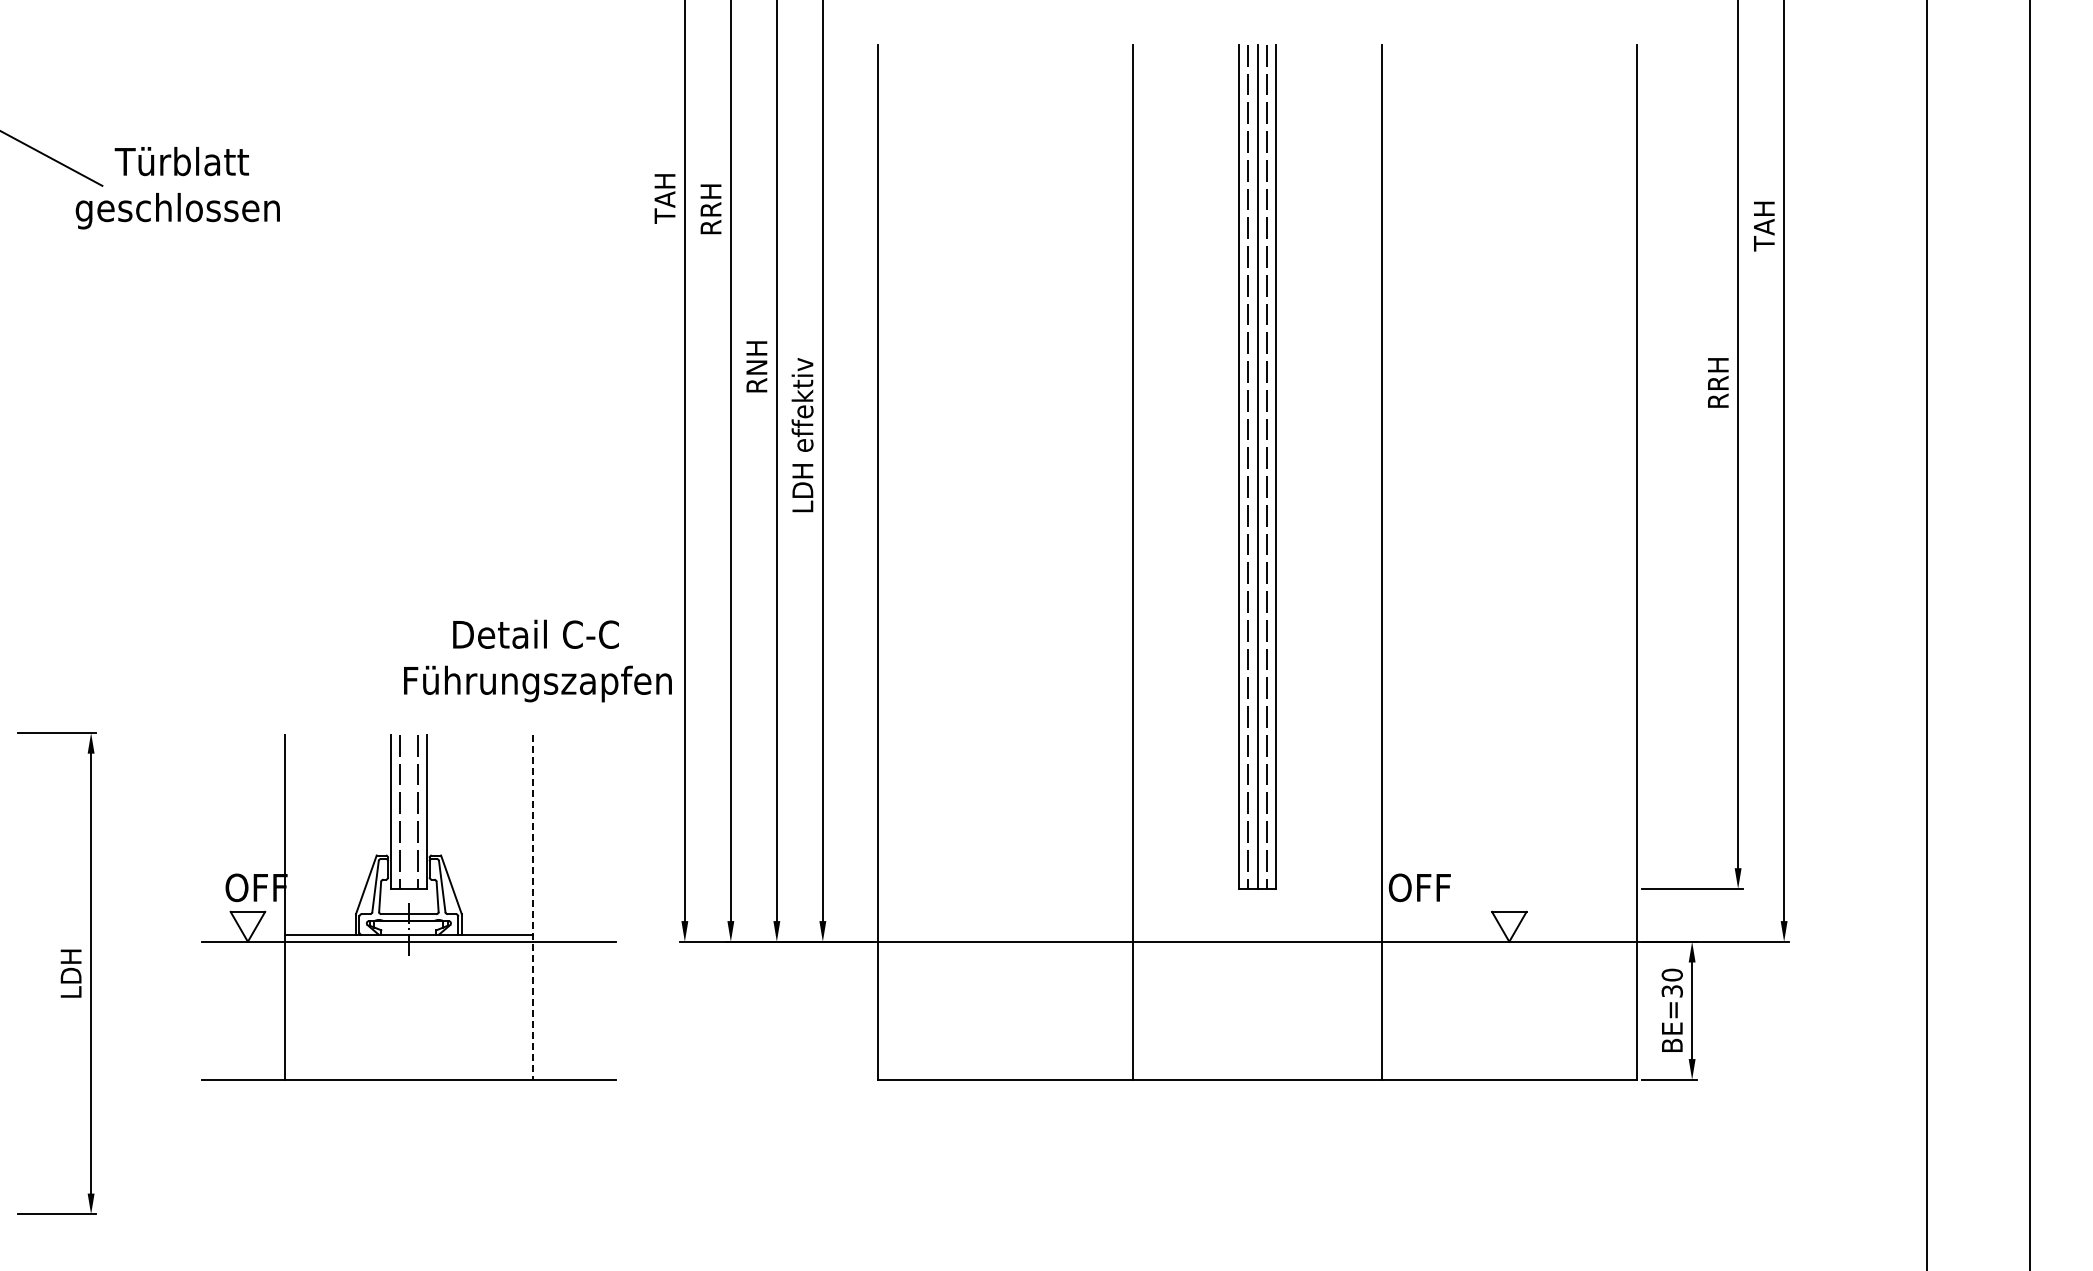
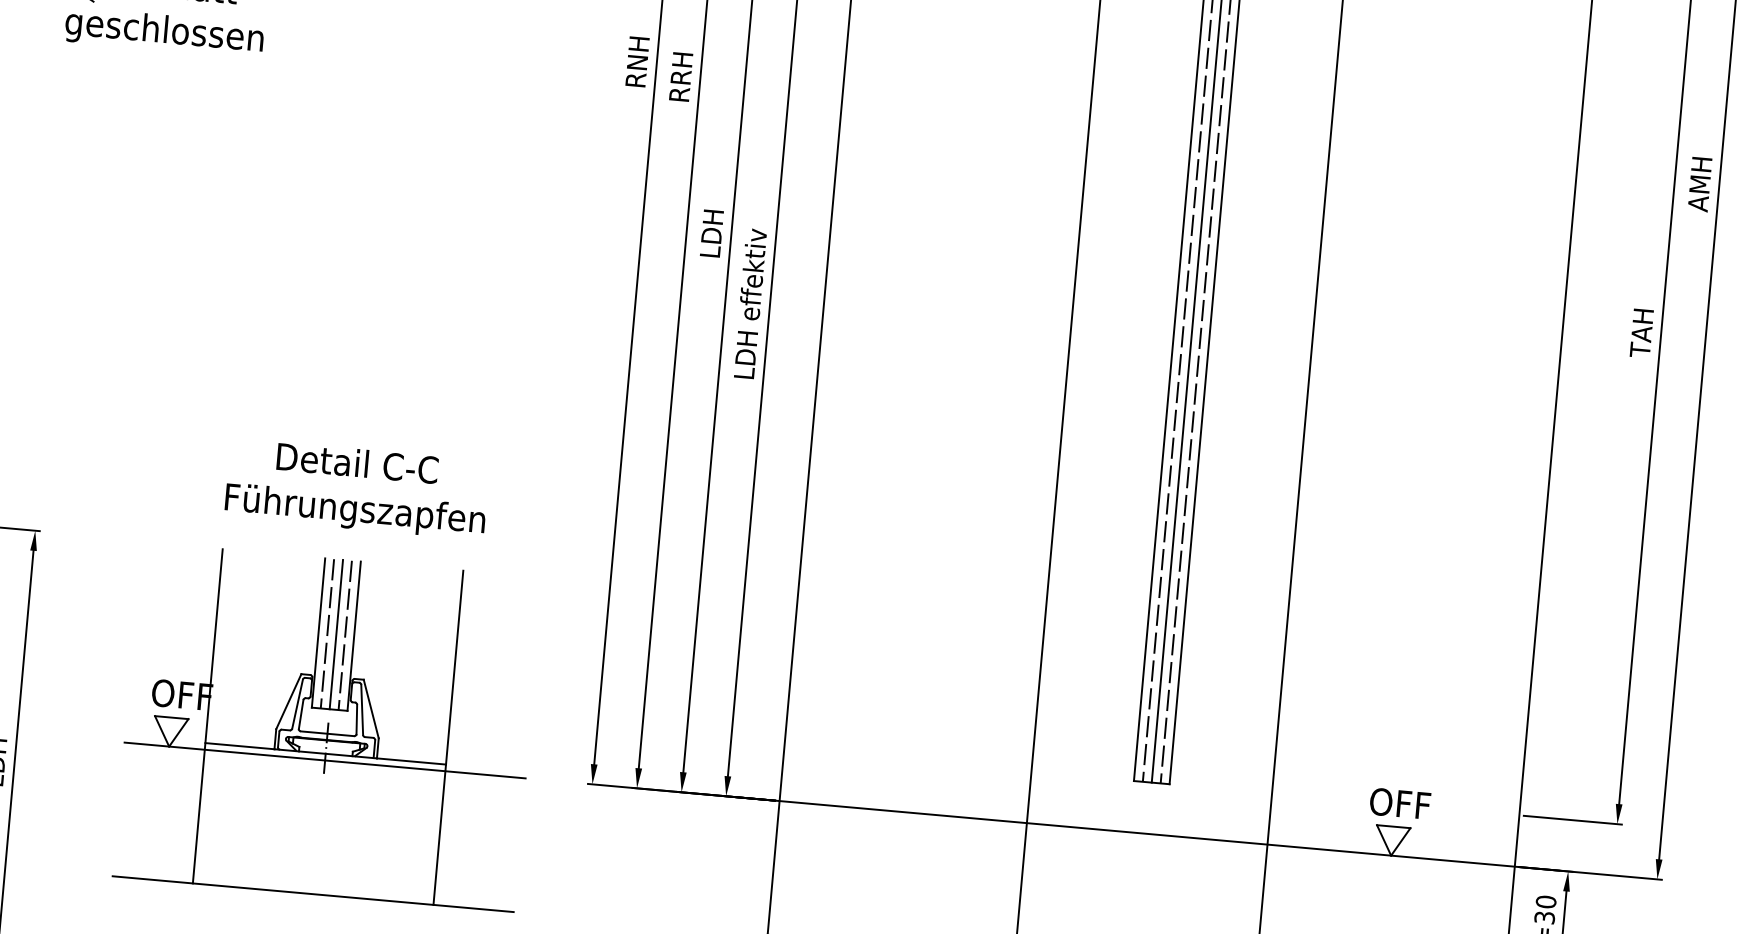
text: (664, 197) -> (637, 61), TAH -> RNH
text: (1764, 226) -> (1700, 184), TAH -> AMH
text: (756, 366) -> (711, 233), RNH -> LDH
text: (1718, 383) -> (1642, 332), RRH -> TAH
text: (537, 660) -> (356, 488), moved
line: (408, 811) -> (336, 634), added
text: (1419, 887) -> (1399, 803), moved
line: (533, 907) -> (448, 738), dashed -> solid

